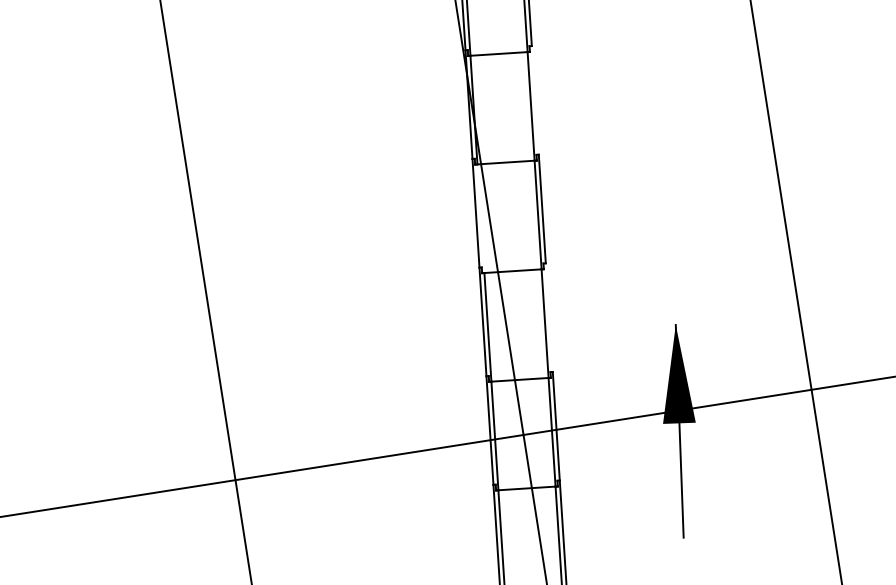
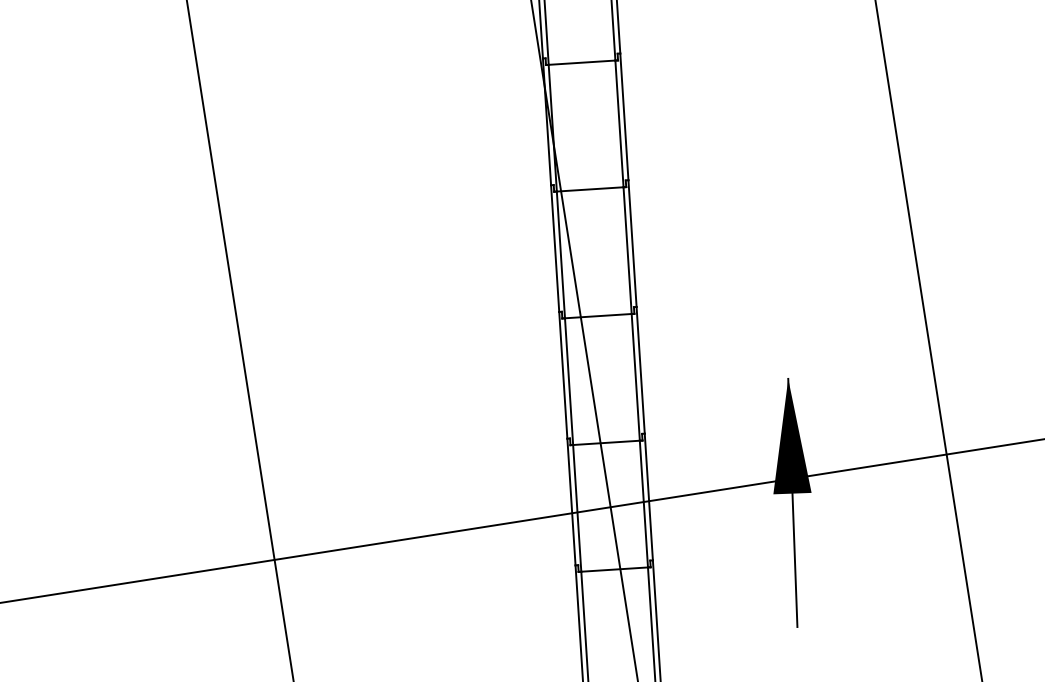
line: (535, 100) -> (624, 116), added
line: (480, 218) -> (560, 254), added
line: (549, 316) -> (640, 369), added

